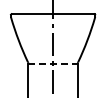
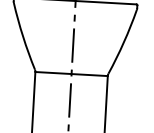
line: (53, 63) -> (72, 73), dashed -> solid

